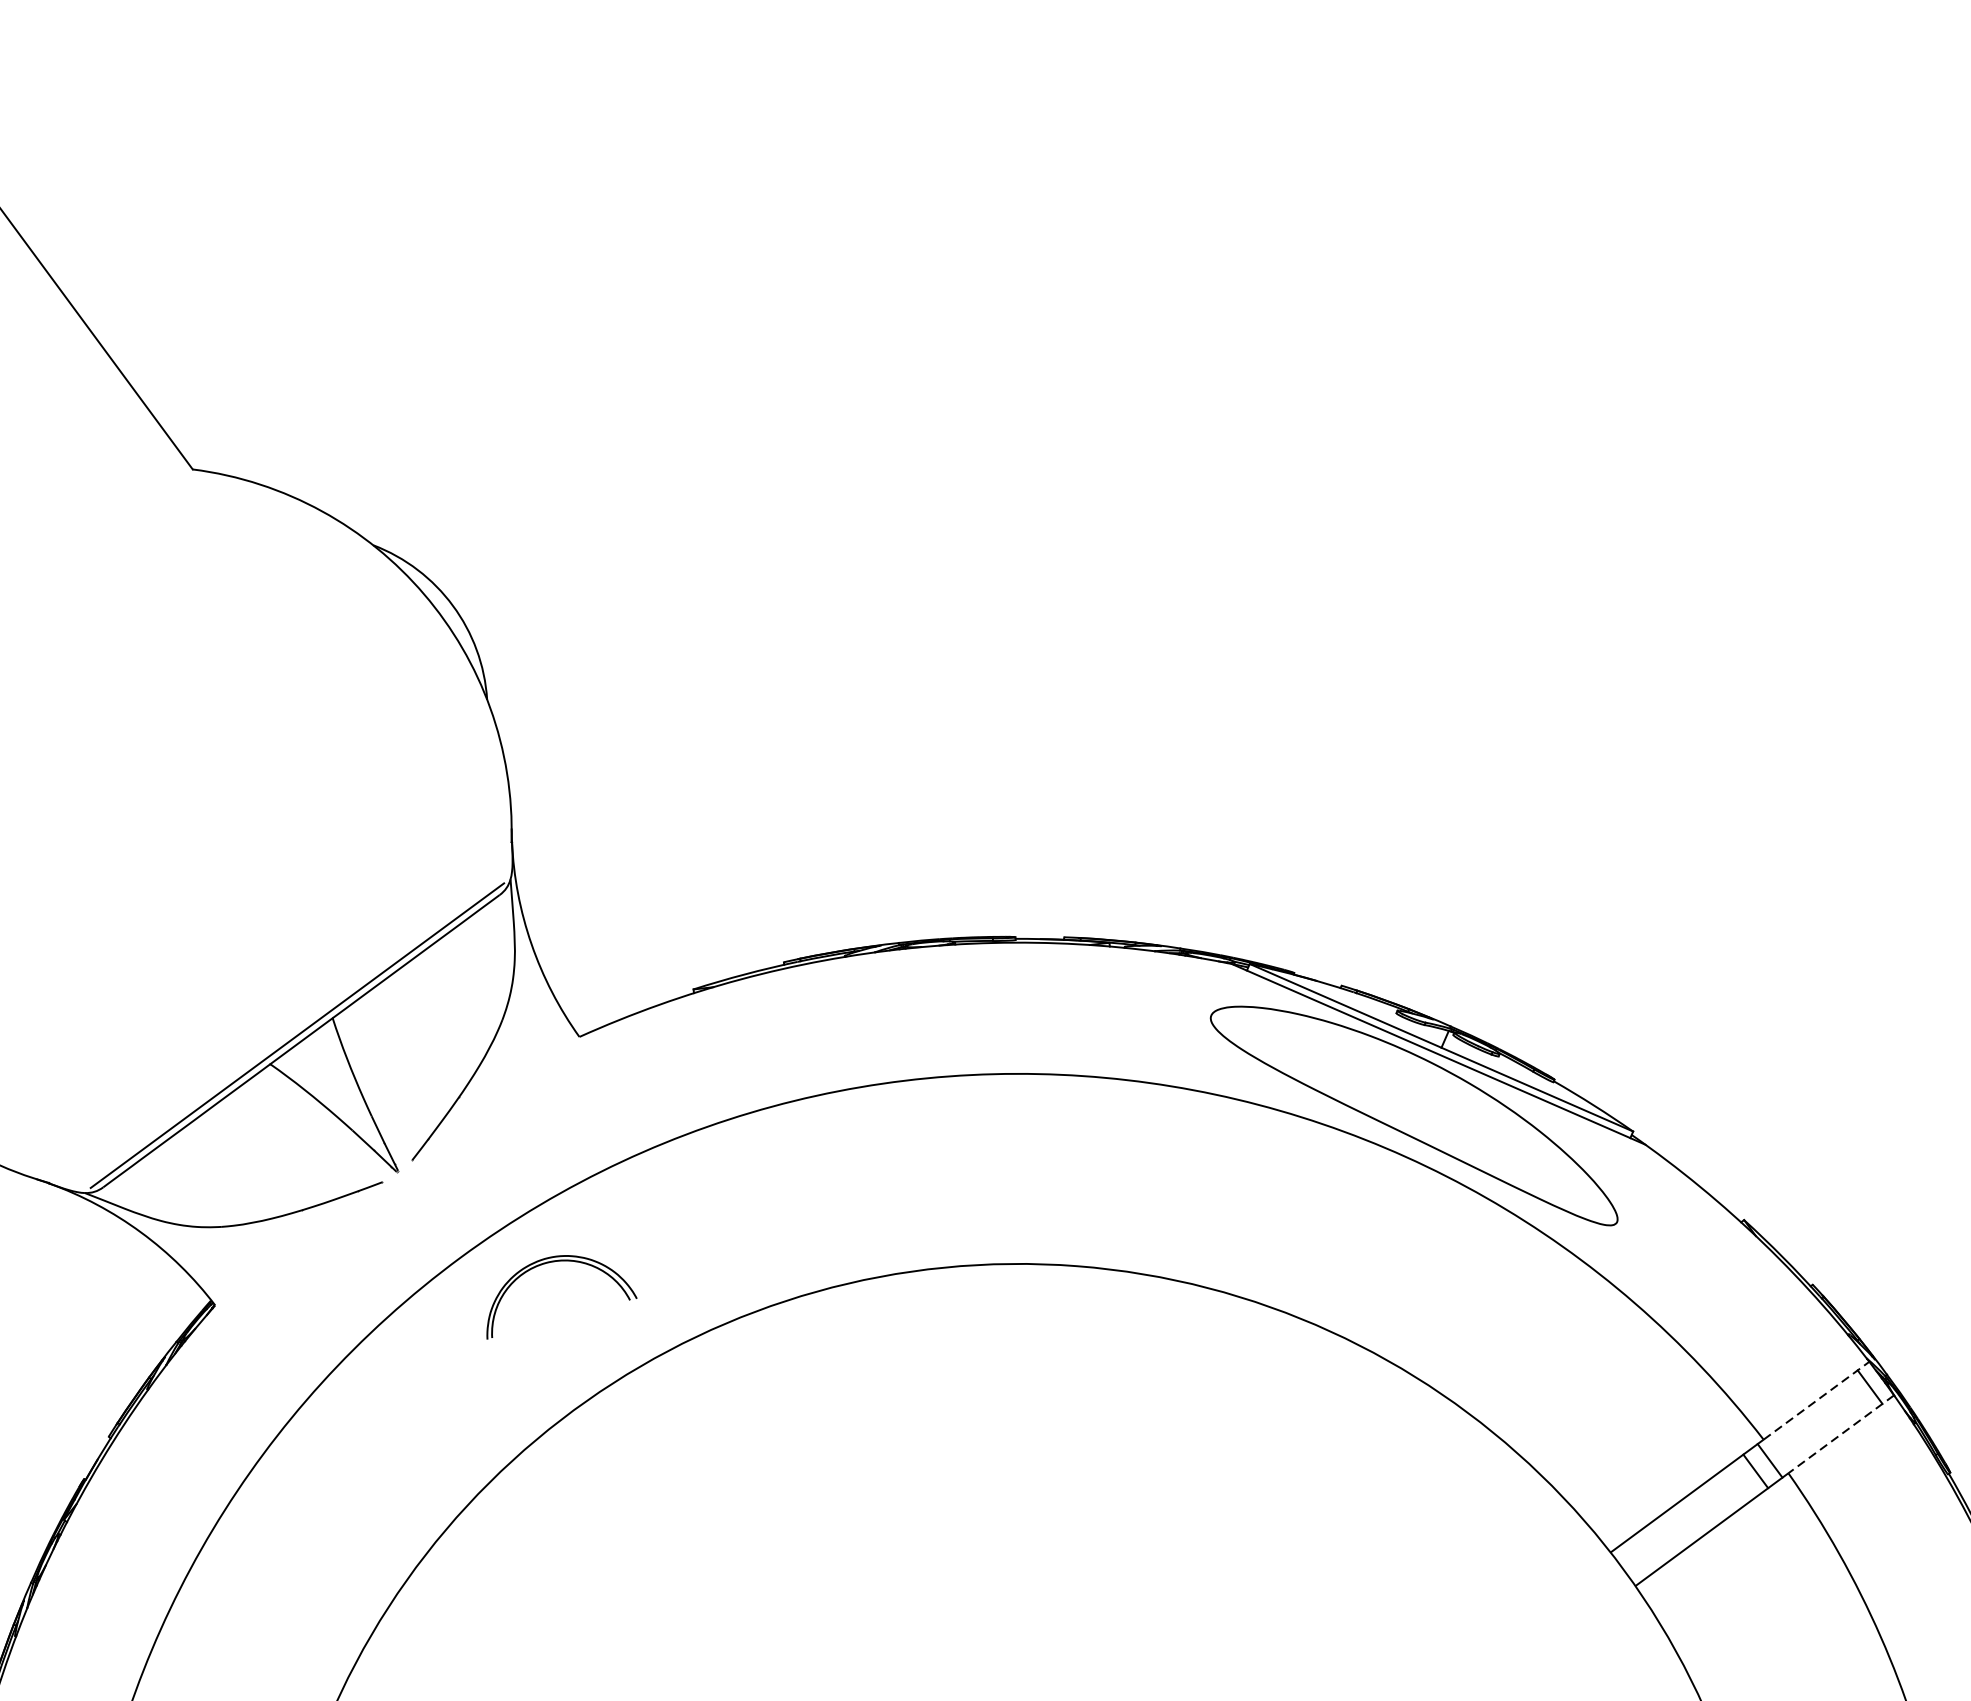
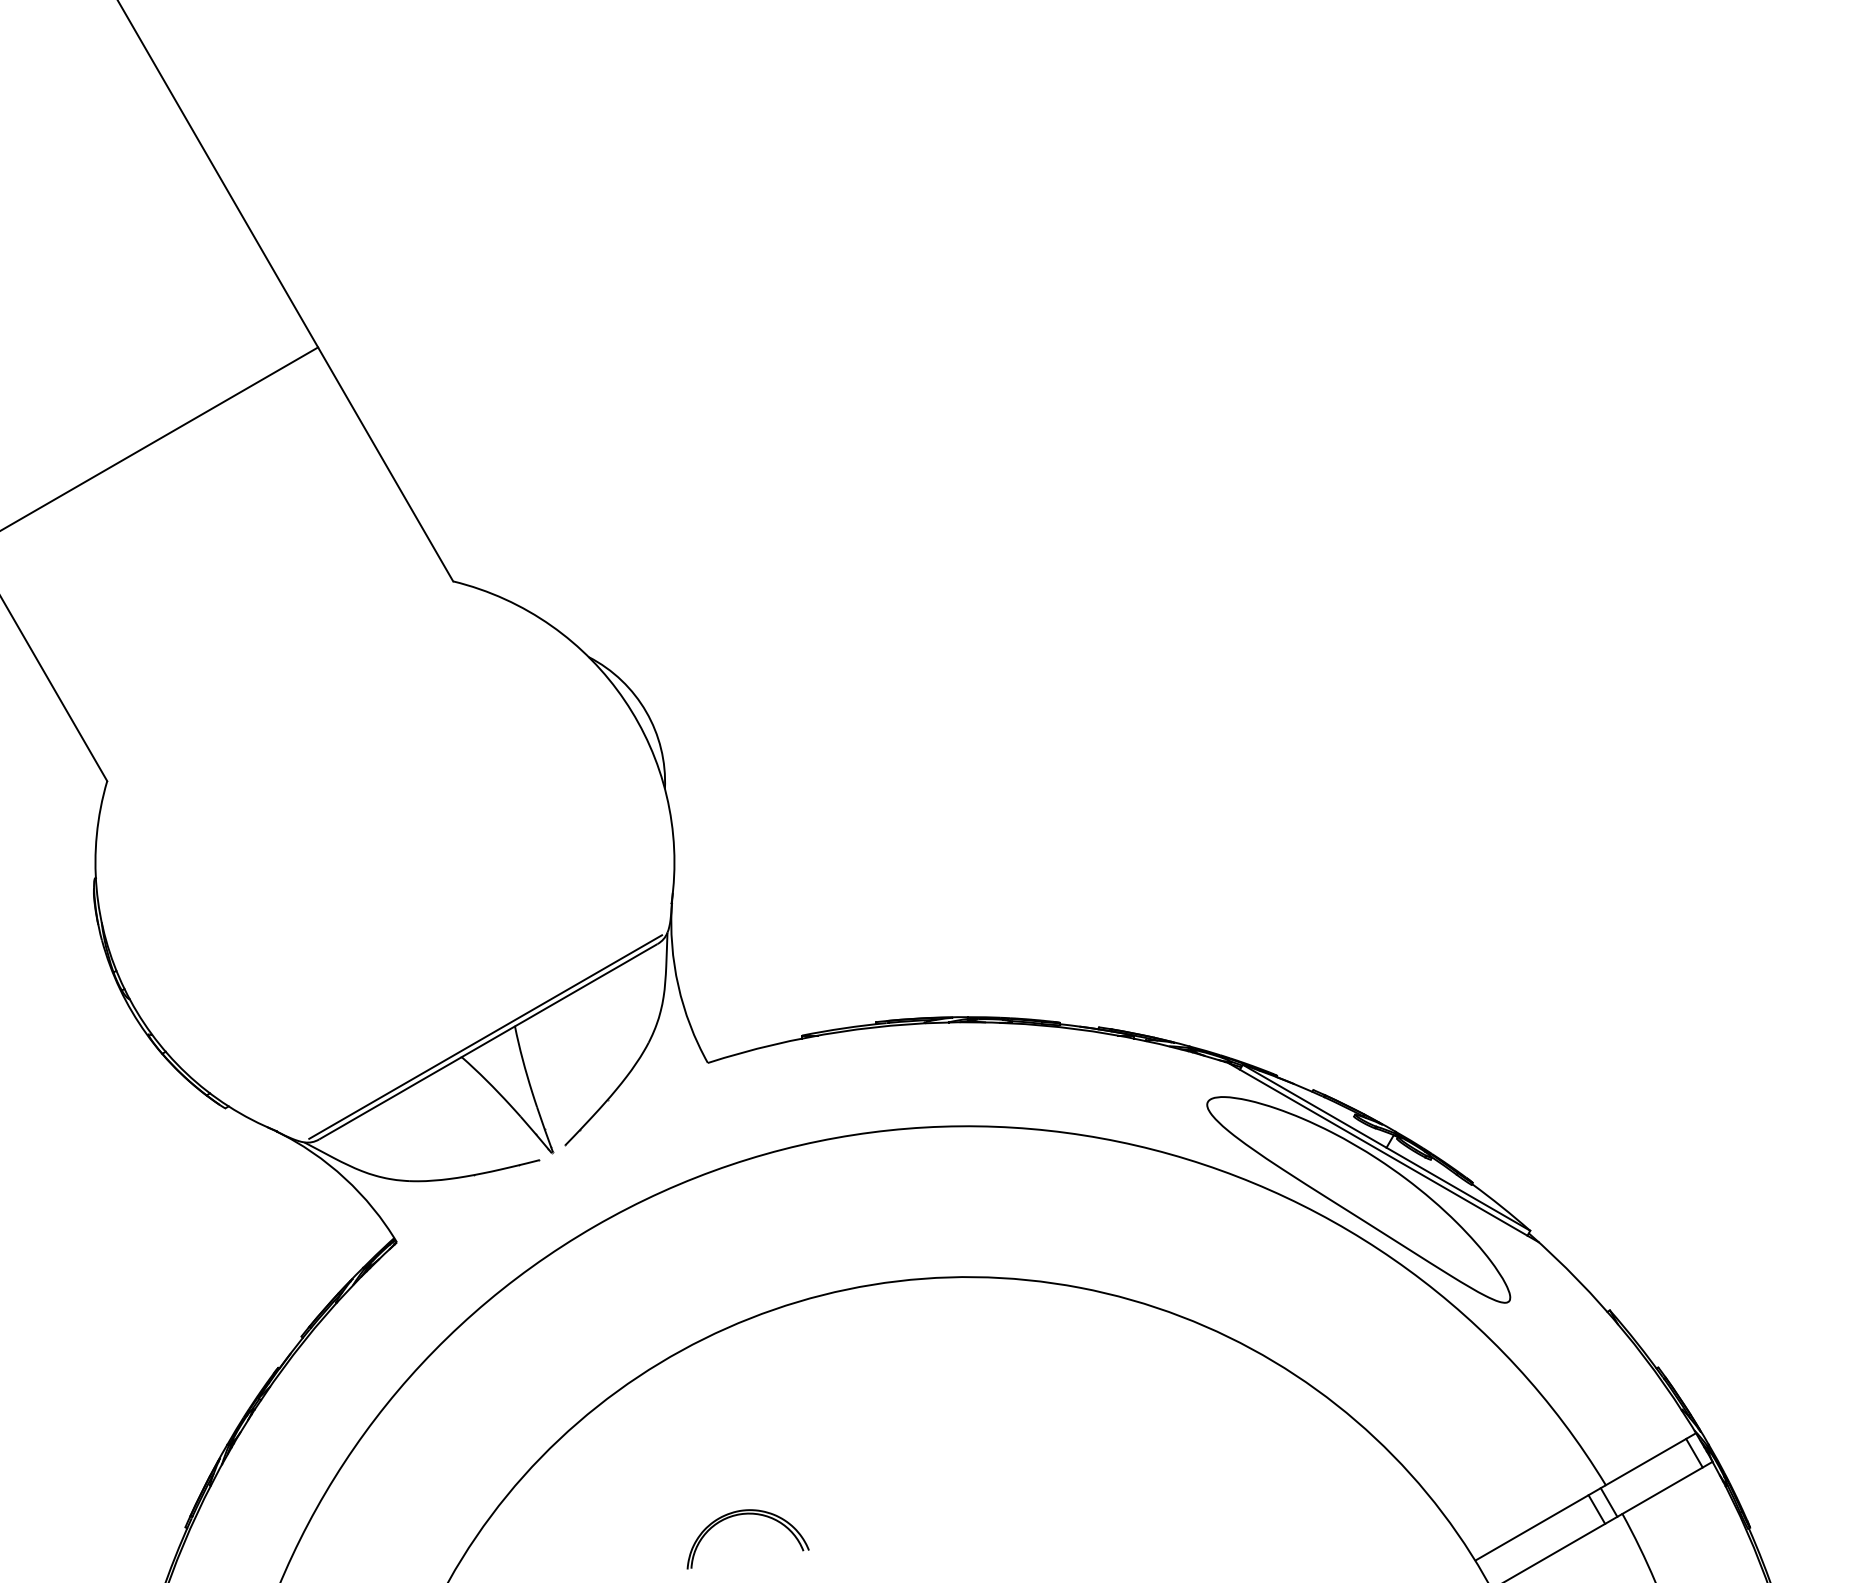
part: (554, 1262) -> (747, 1514), moved
line: (1817, 1399) -> (1651, 1458), dashed -> solid
line: (1841, 1435) -> (1667, 1488), dashed -> solid

